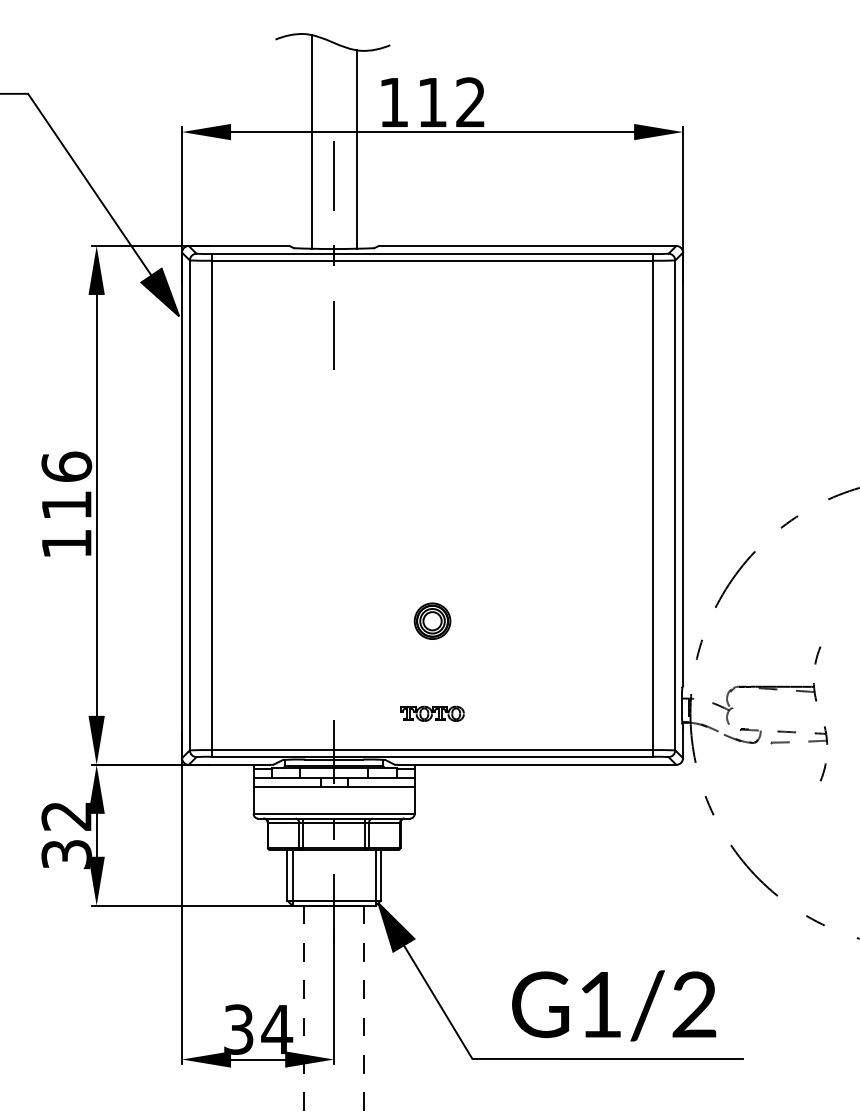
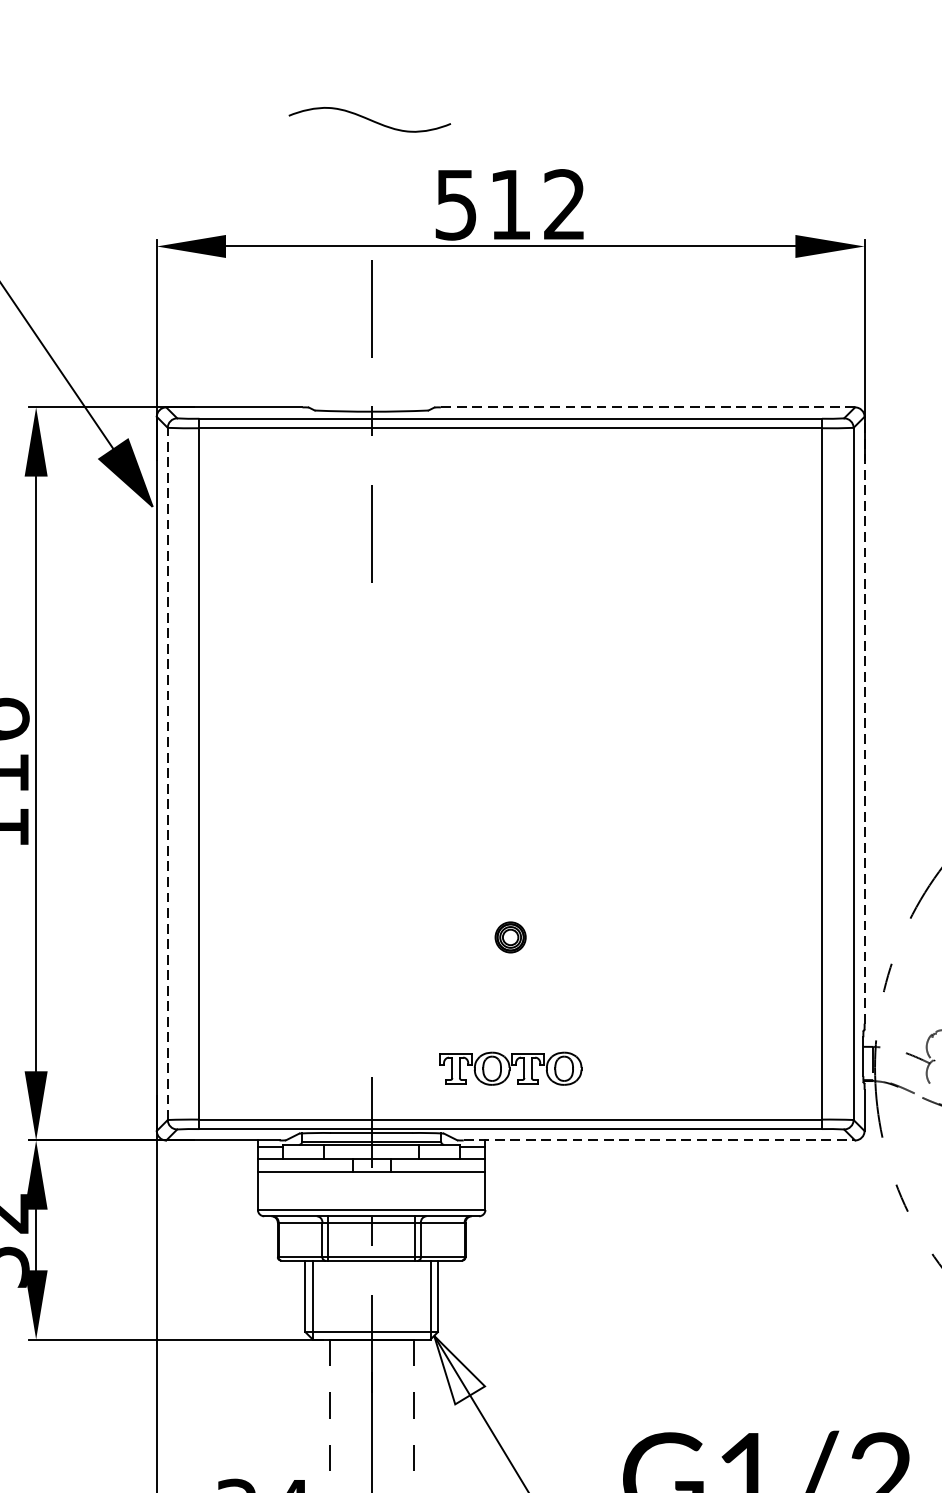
text: (393, 102) -> (455, 204), 112 -> 512
line: (311, 142) -> (339, 261), removed
line: (356, 149) -> (403, 271), removed
line: (529, 245) -> (647, 406), solid -> dashed
line: (683, 467) -> (865, 720), solid -> dashed
line: (189, 505) -> (167, 774), solid -> dashed
part: (432, 620) -> (510, 936), size x0.6
part: (432, 713) -> (510, 1067), size x1.6
line: (537, 764) -> (658, 1139), solid -> dashed
fill: (396, 927) -> (459, 1370), removed

